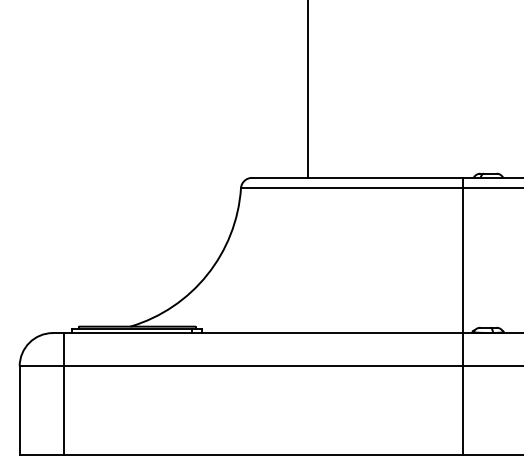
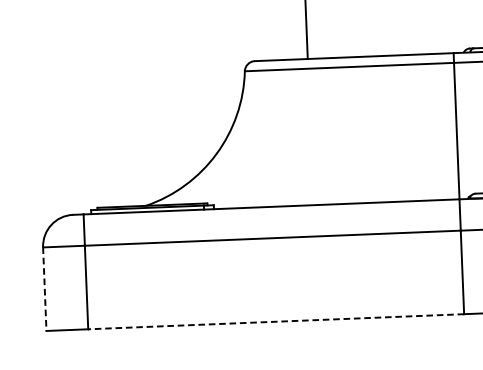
line: (19, 411) -> (44, 290), solid -> dashed
line: (263, 454) -> (276, 321), solid -> dashed

